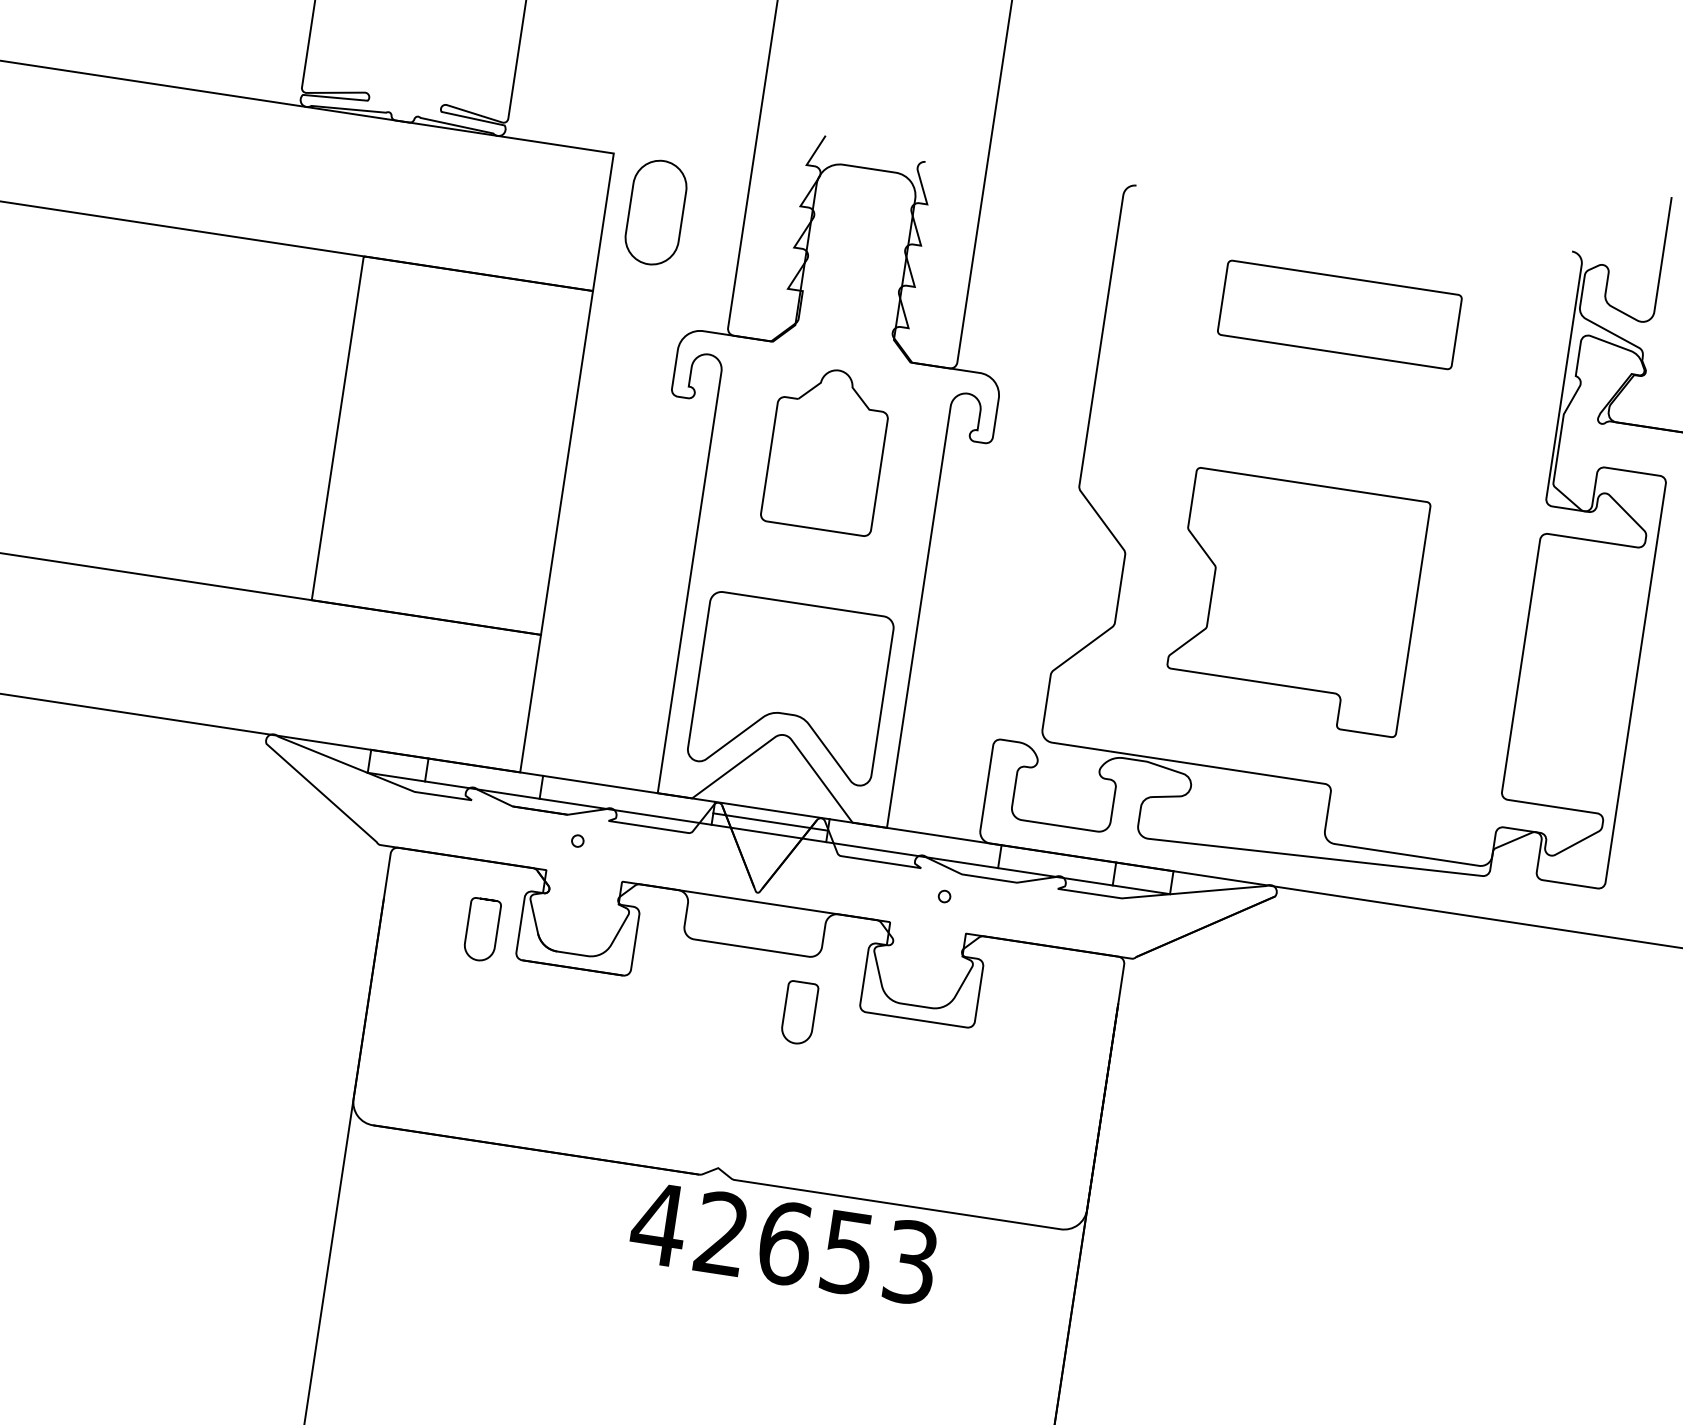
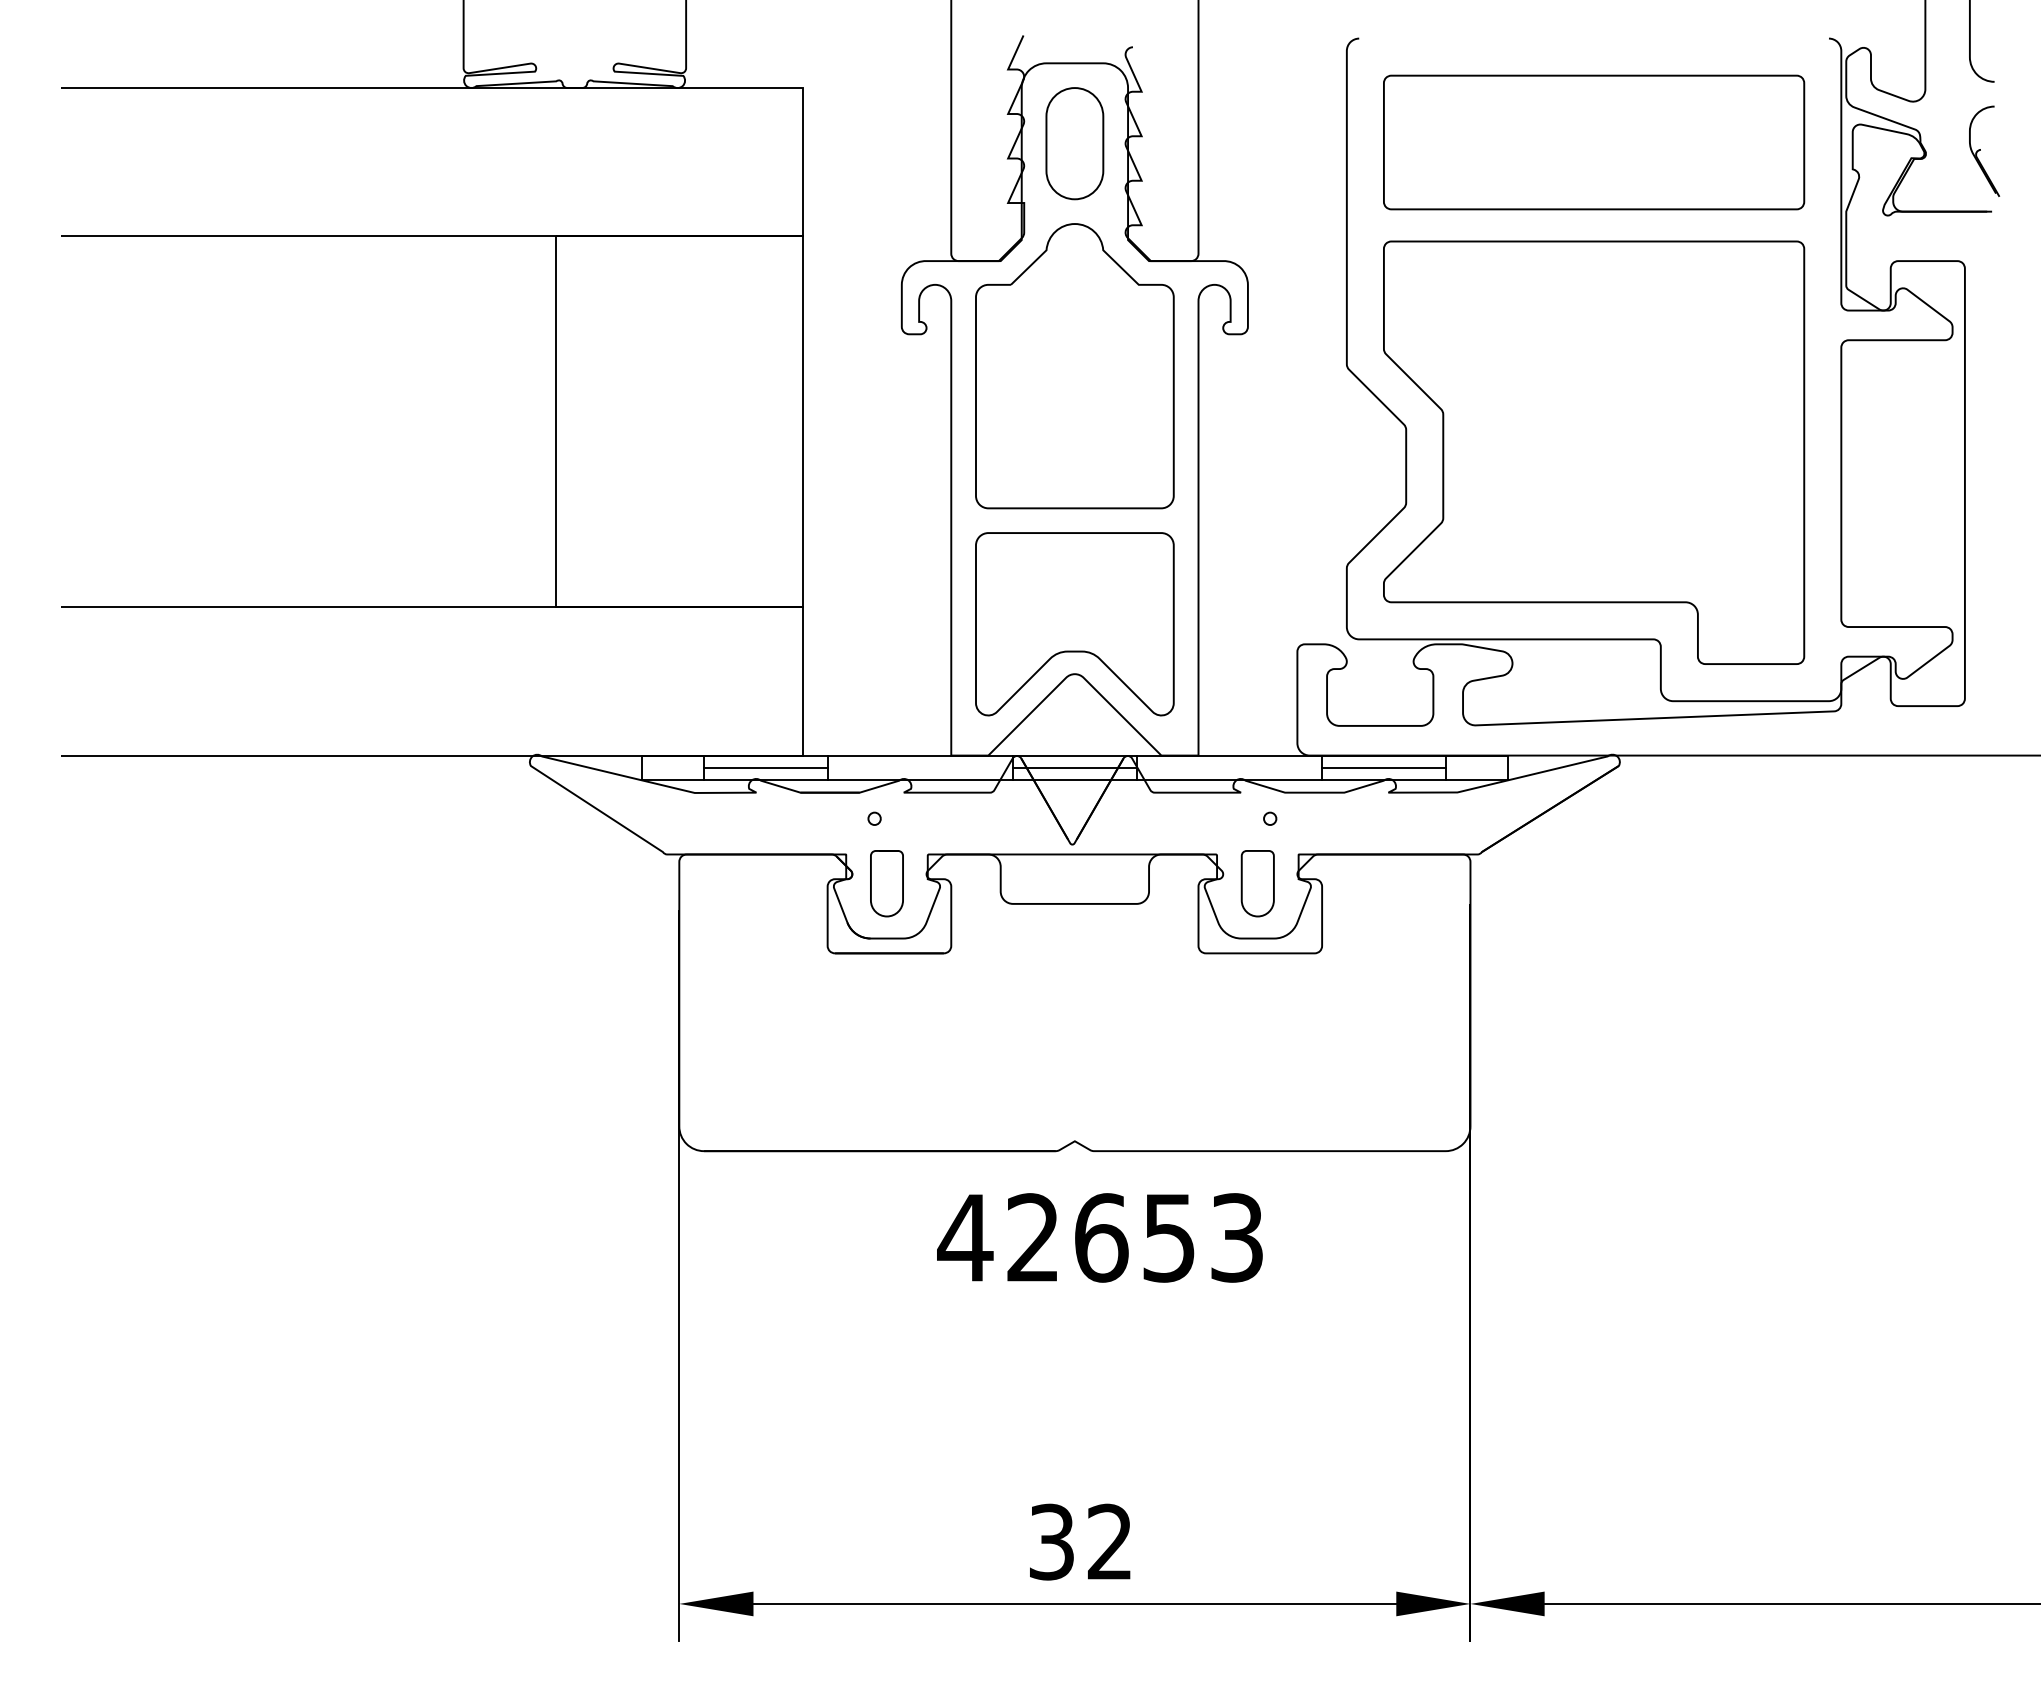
part: (655, 212) -> (1074, 143), moved
part: (1340, 314) -> (1594, 142), size x1.67
part: (826, 449) -> (1074, 366), size x1.67
part: (1296, 602) -> (1594, 452), size x1.67
line: (483, 778) -> (765, 767), added
line: (1056, 864) -> (1383, 767), added
curve: (467, 927) -> (871, 883), moved
part: (799, 1012) -> (1257, 883), moved
text: (783, 1242) -> (1099, 1237), moved

